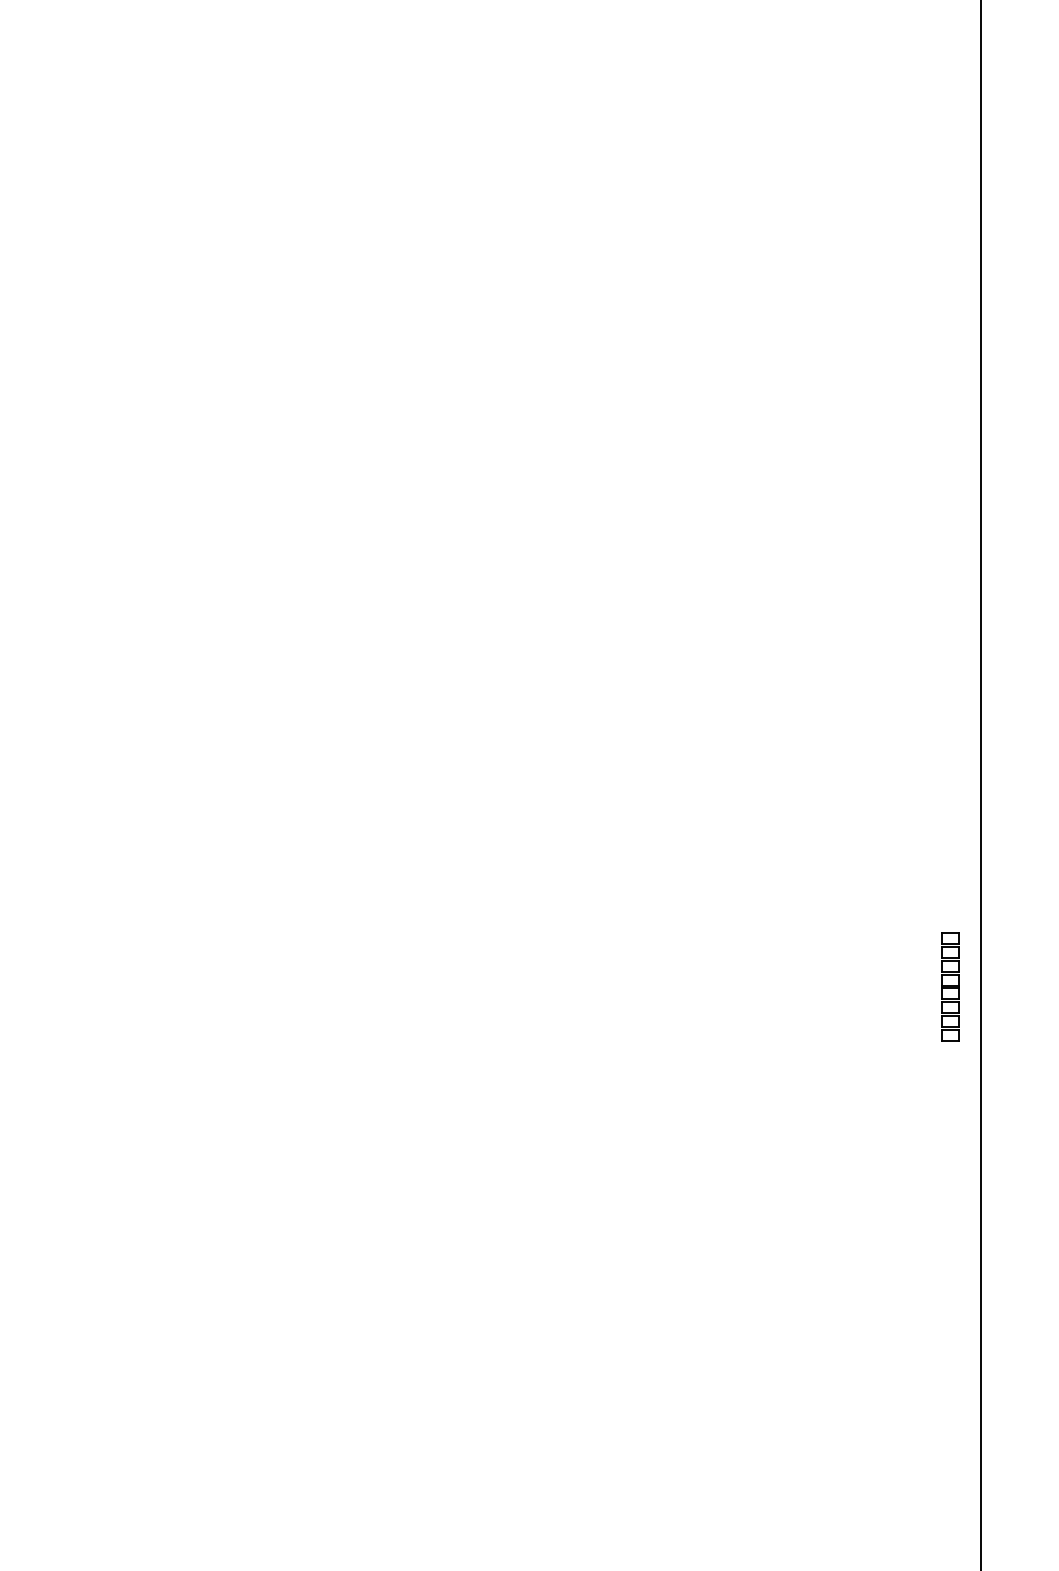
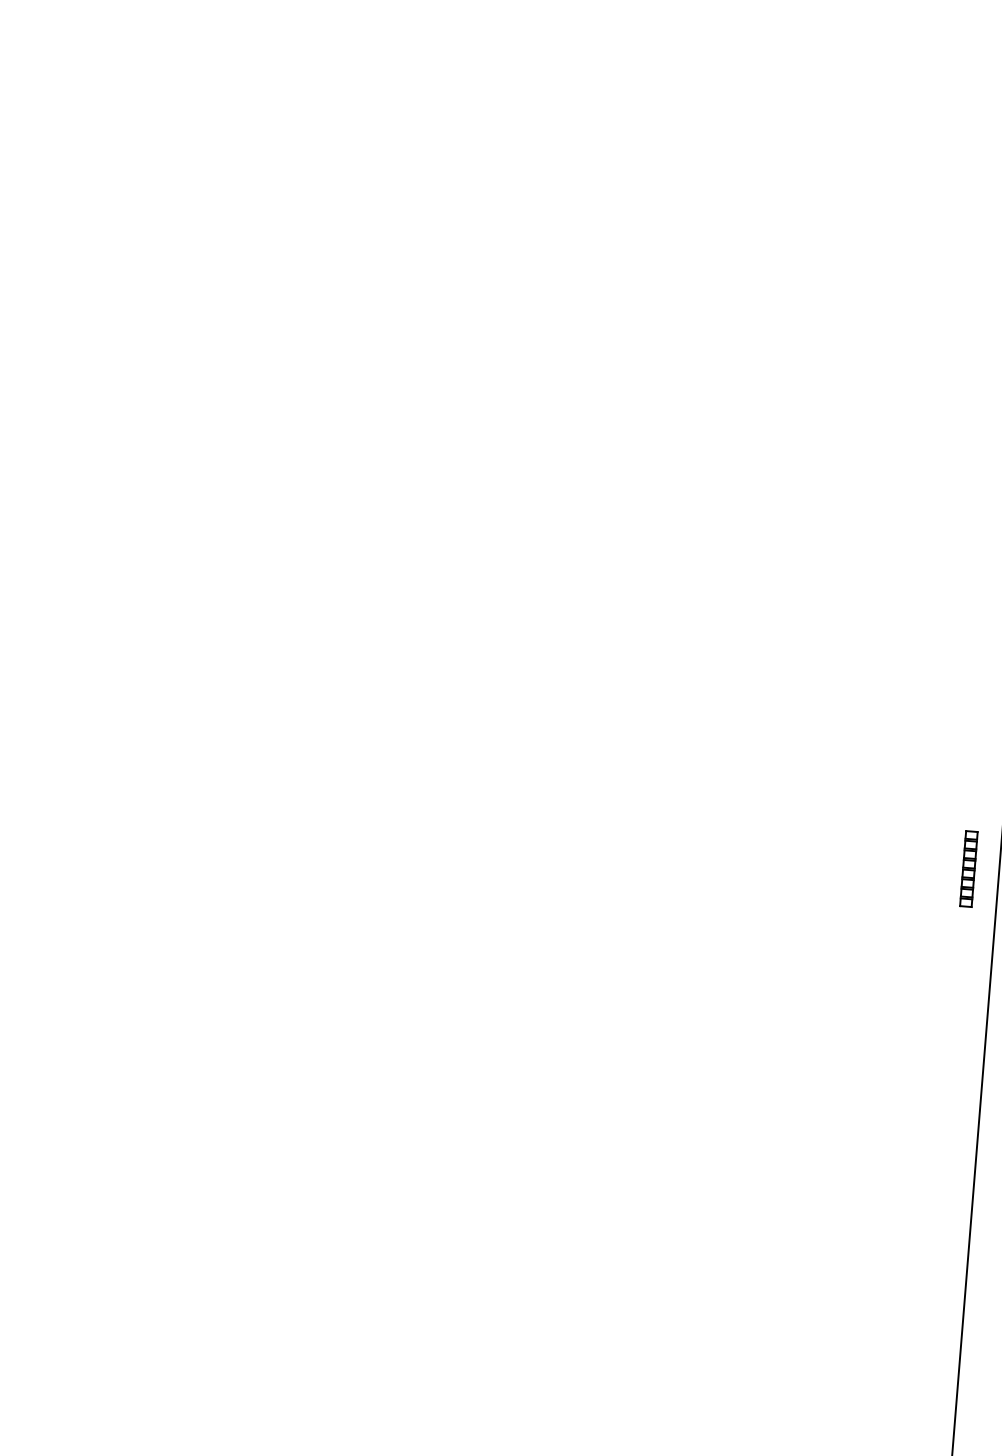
part: (950, 986) -> (968, 868), size x0.7

